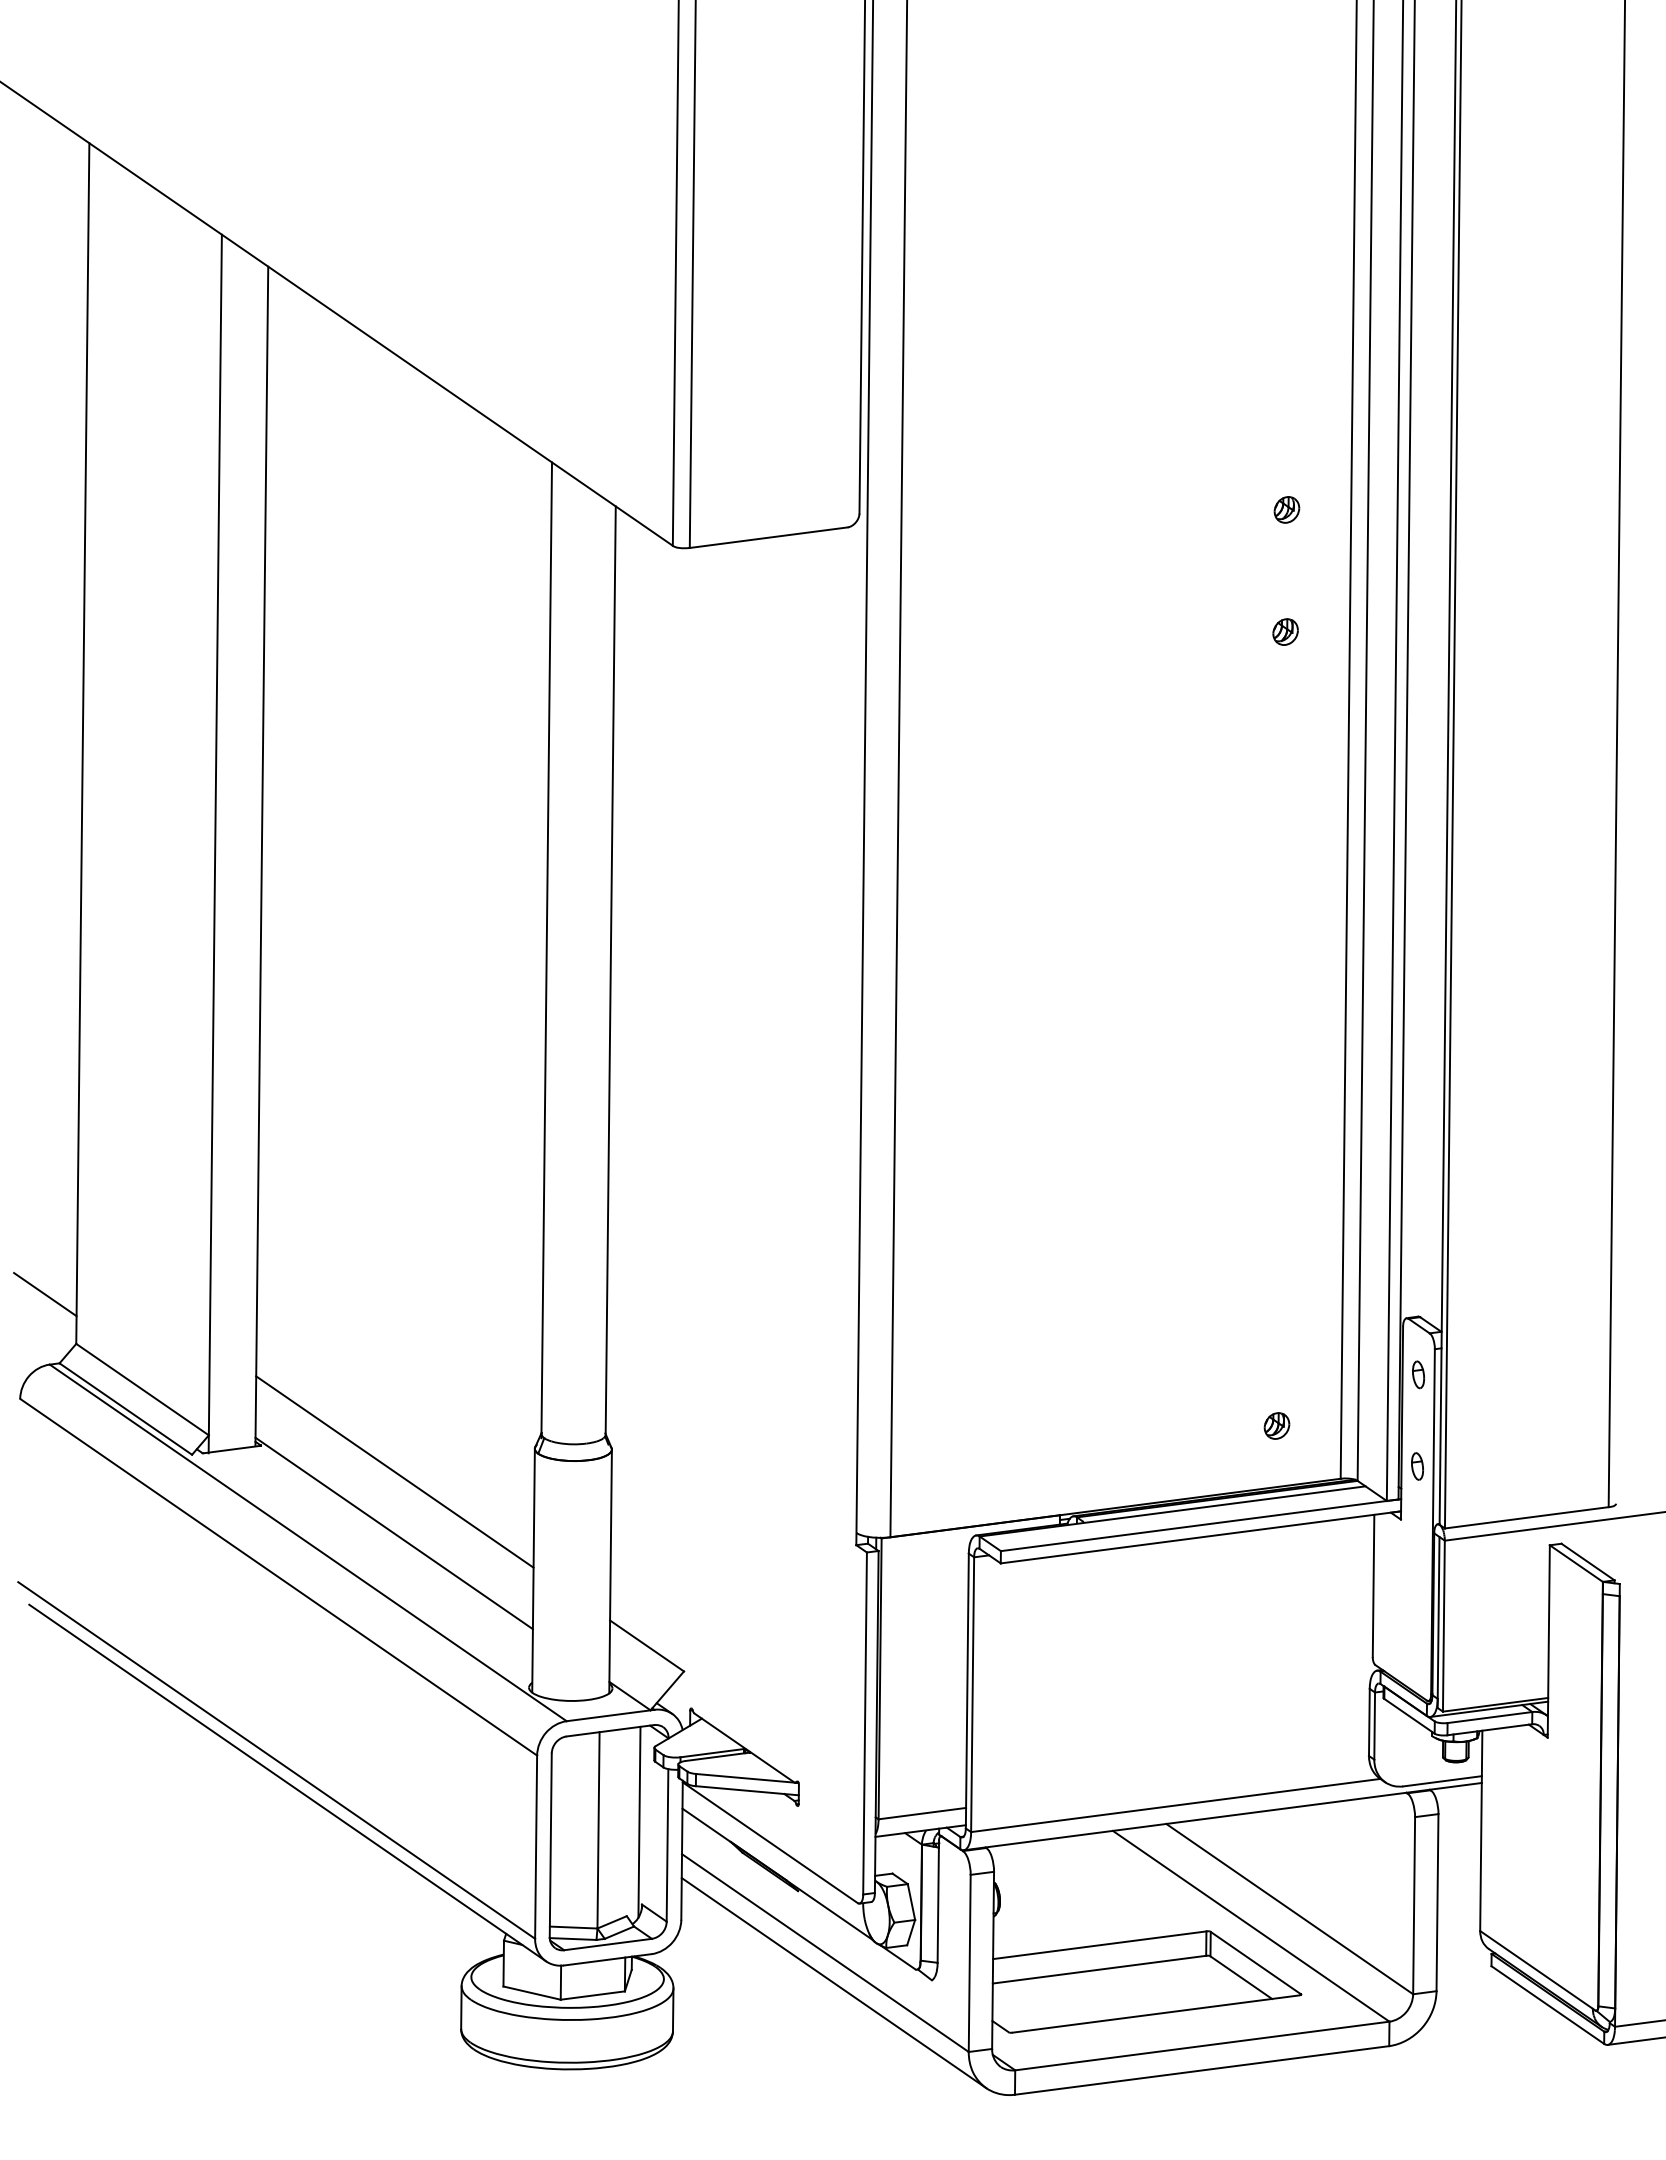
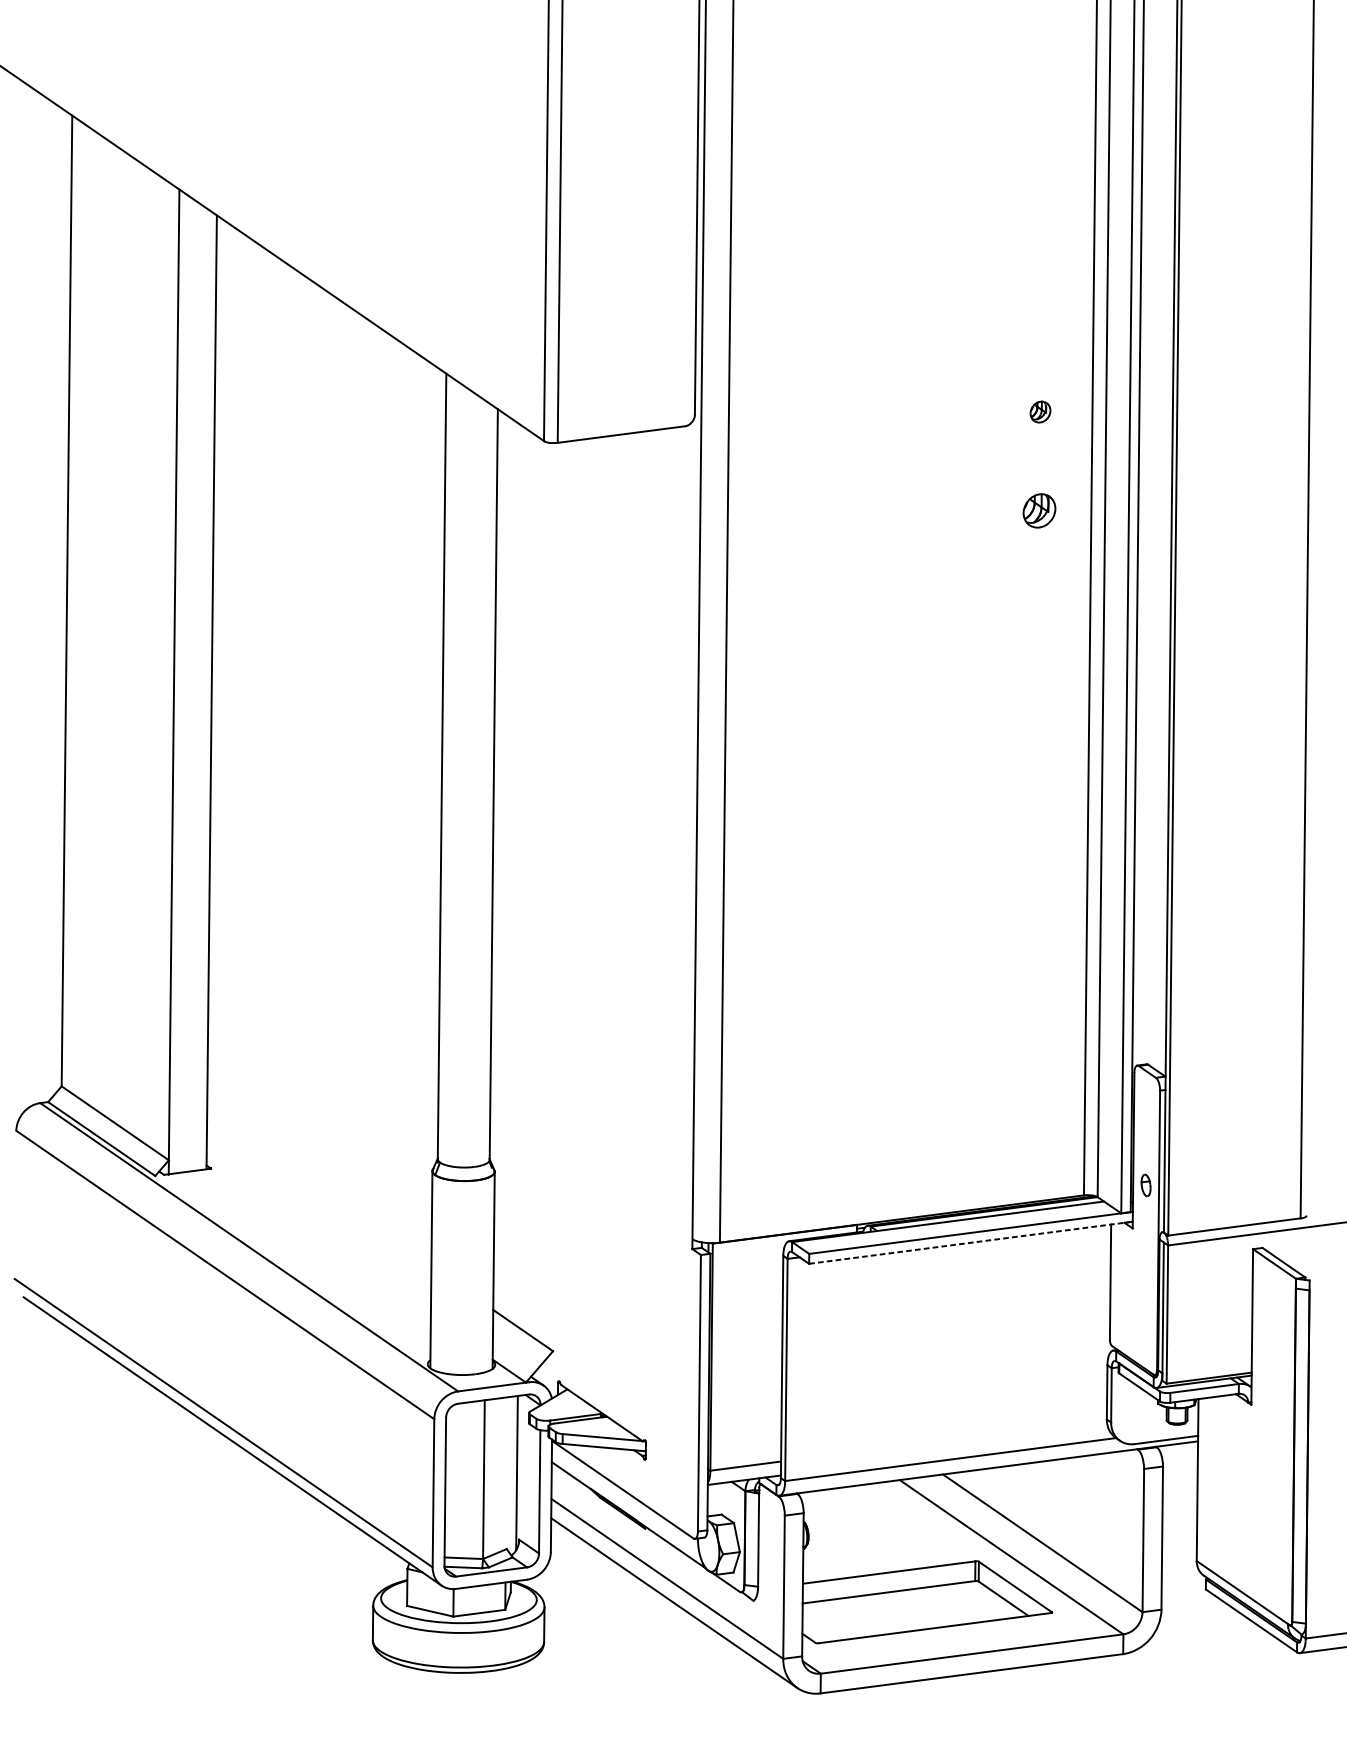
part: (1285, 631) -> (1039, 510), size x1.6
line: (45, 1294) -> (36, 1046), removed
part: (1418, 1374) -> (1146, 1111), removed
part: (1276, 1425) -> (1032, 1152), removed
line: (394, 1471) -> (318, 1189), removed
line: (393, 1533) -> (318, 1239), removed
line: (1200, 1537) -> (970, 1242), solid -> dashed

